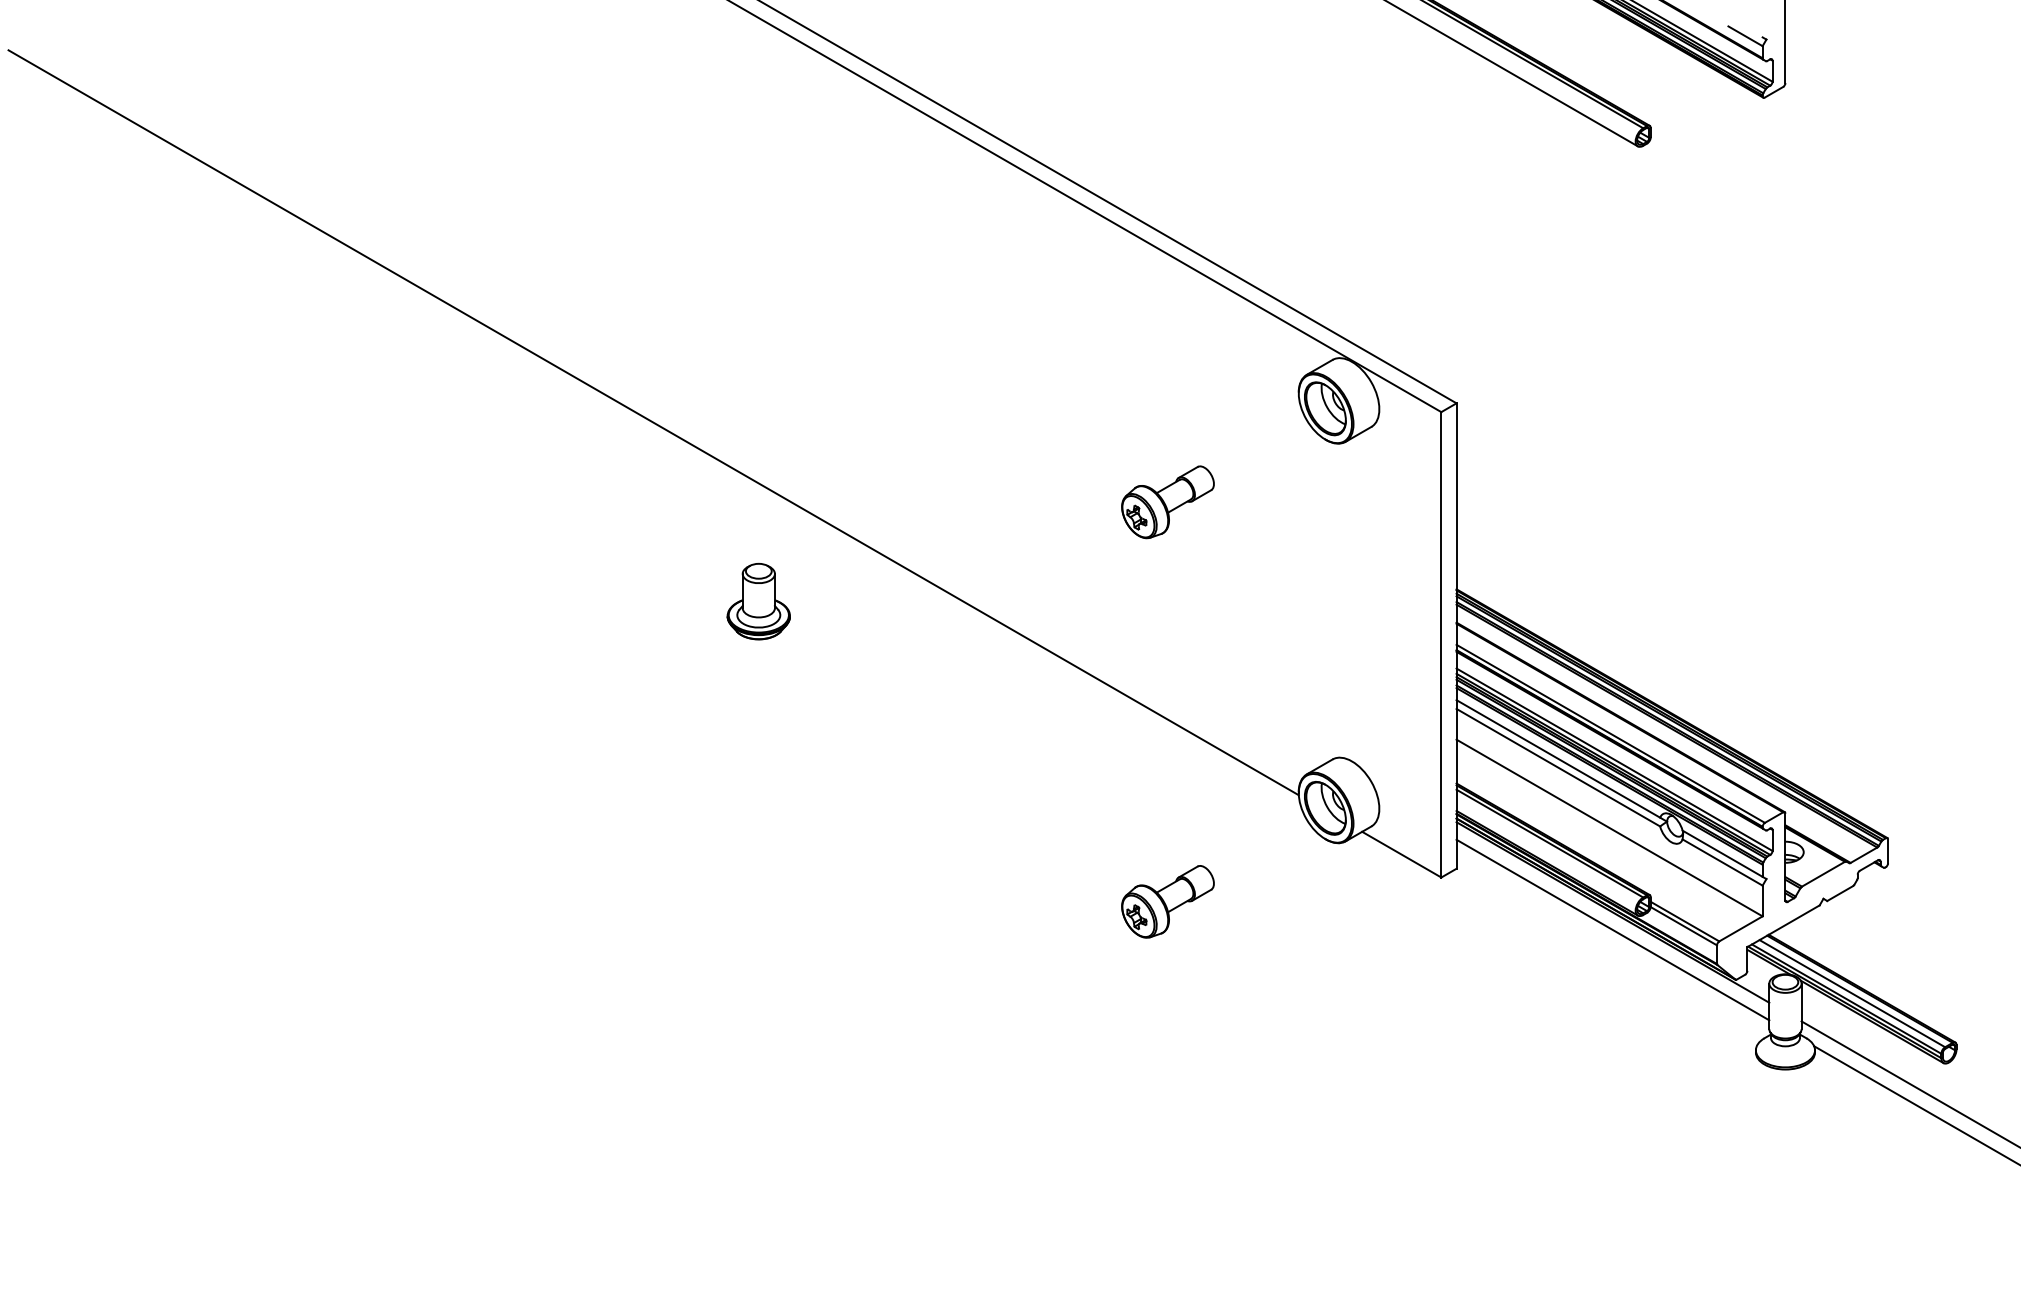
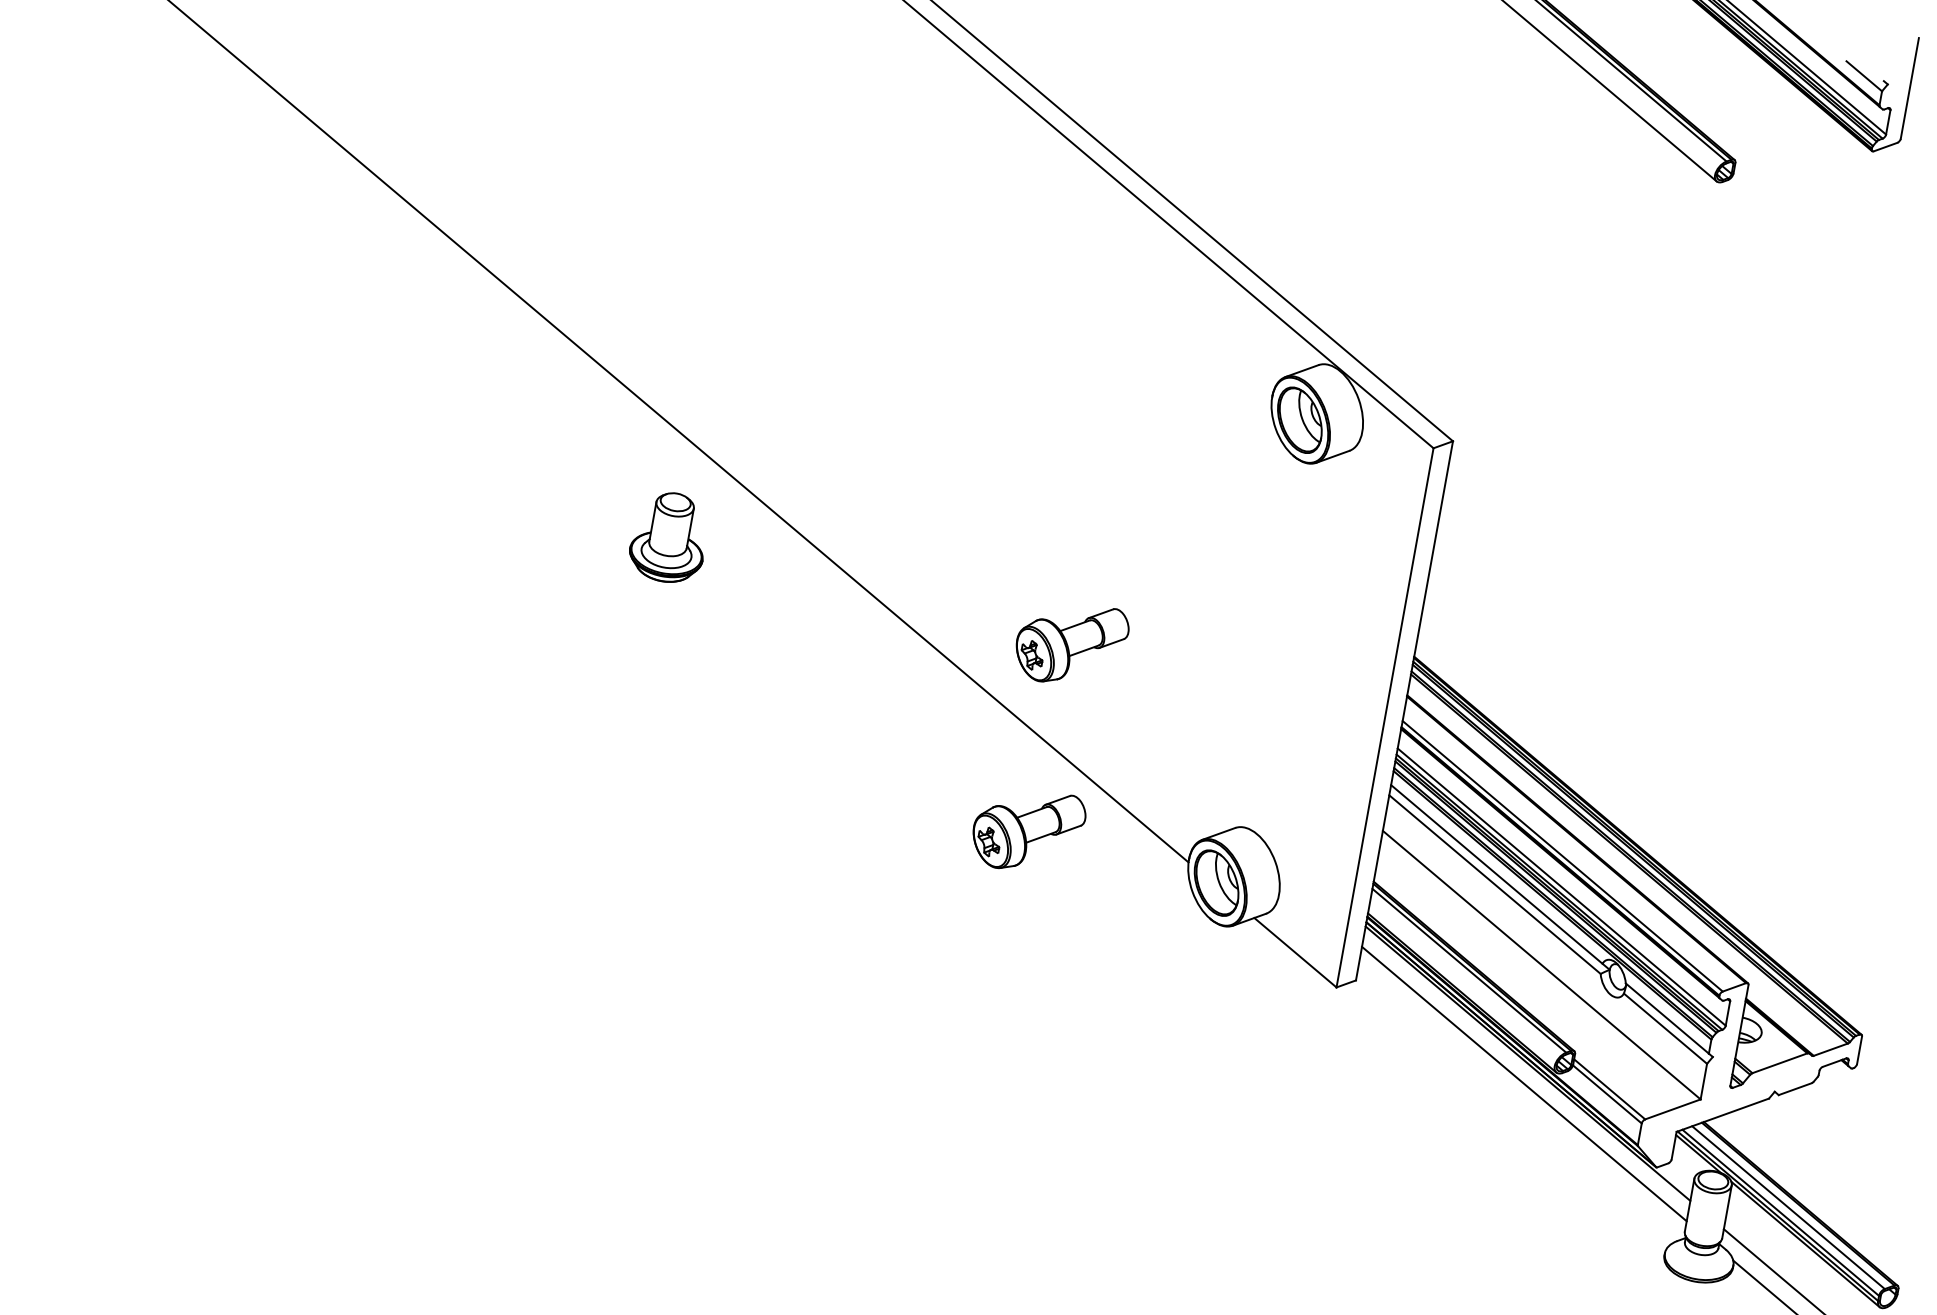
part: (1167, 502) -> (1070, 644), moved
part: (758, 601) -> (669, 537), moved
part: (1167, 901) -> (1027, 830), moved

